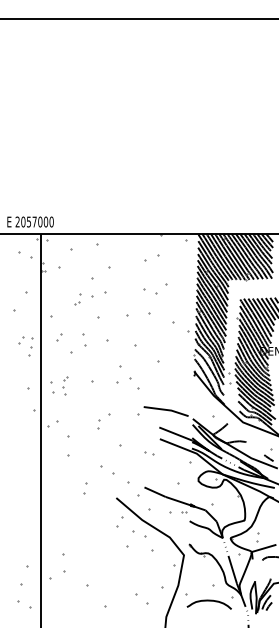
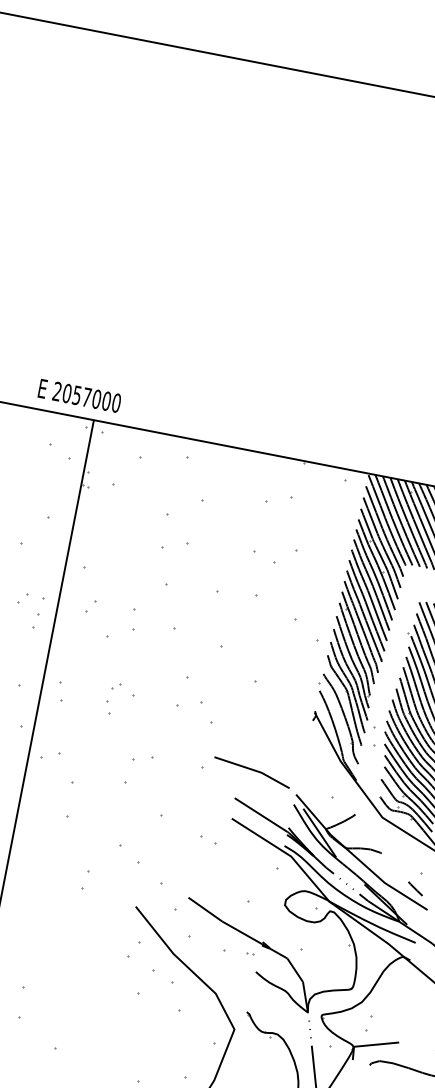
part: (77, 299) -> (135, 547), removed
part: (65, 385) -> (113, 698), moved
part: (98, 424) -> (129, 772), size x1.6

